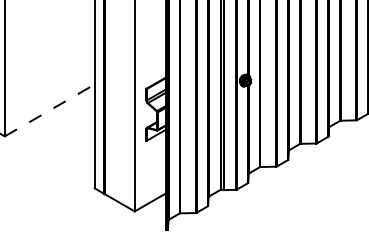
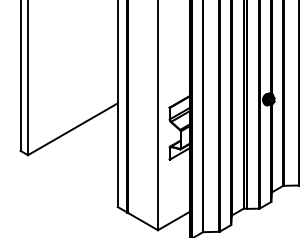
line: (49, 110) -> (72, 129), dashed -> solid

